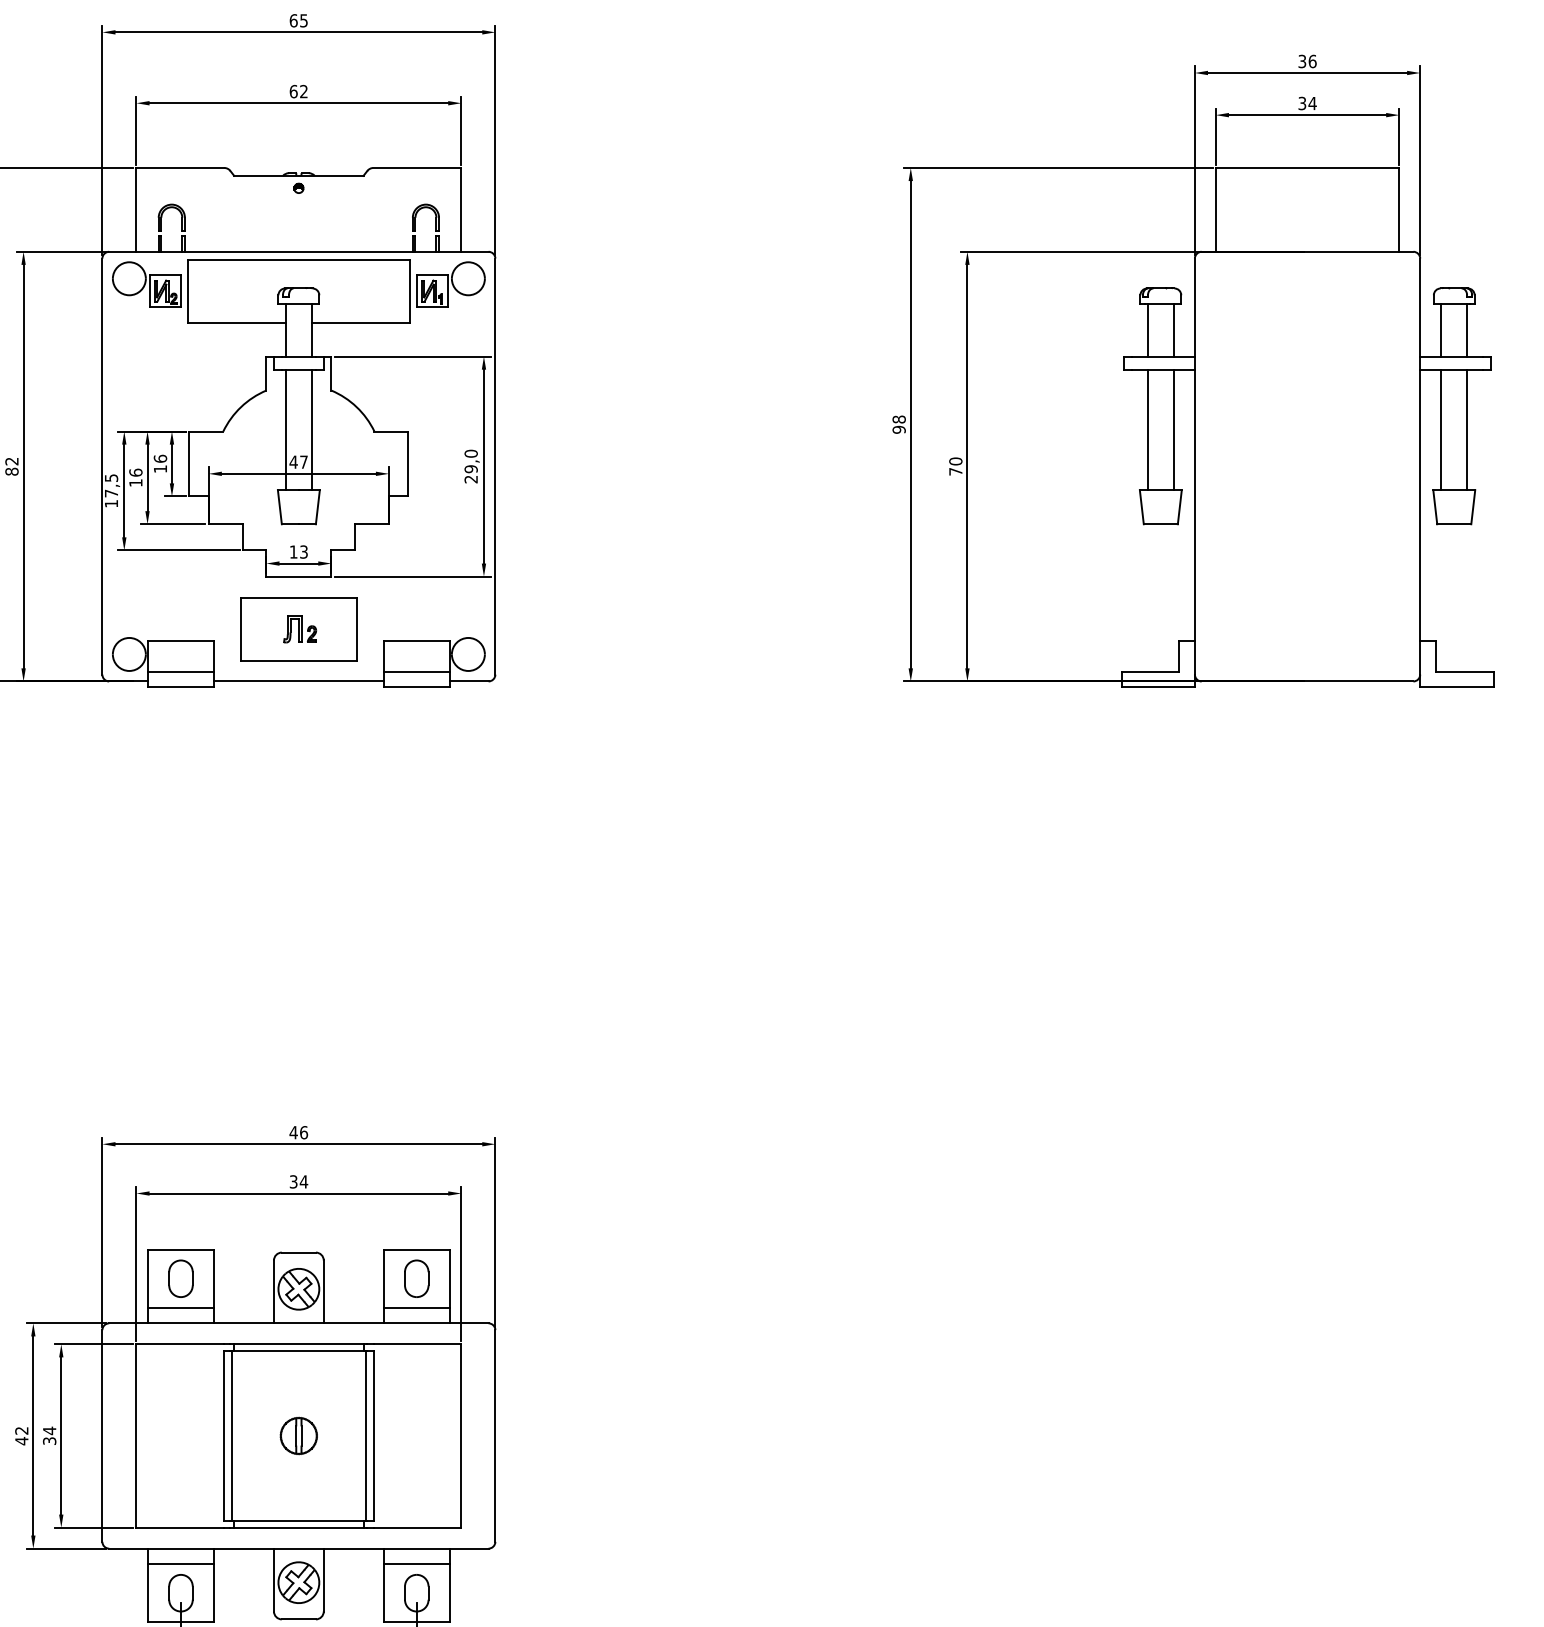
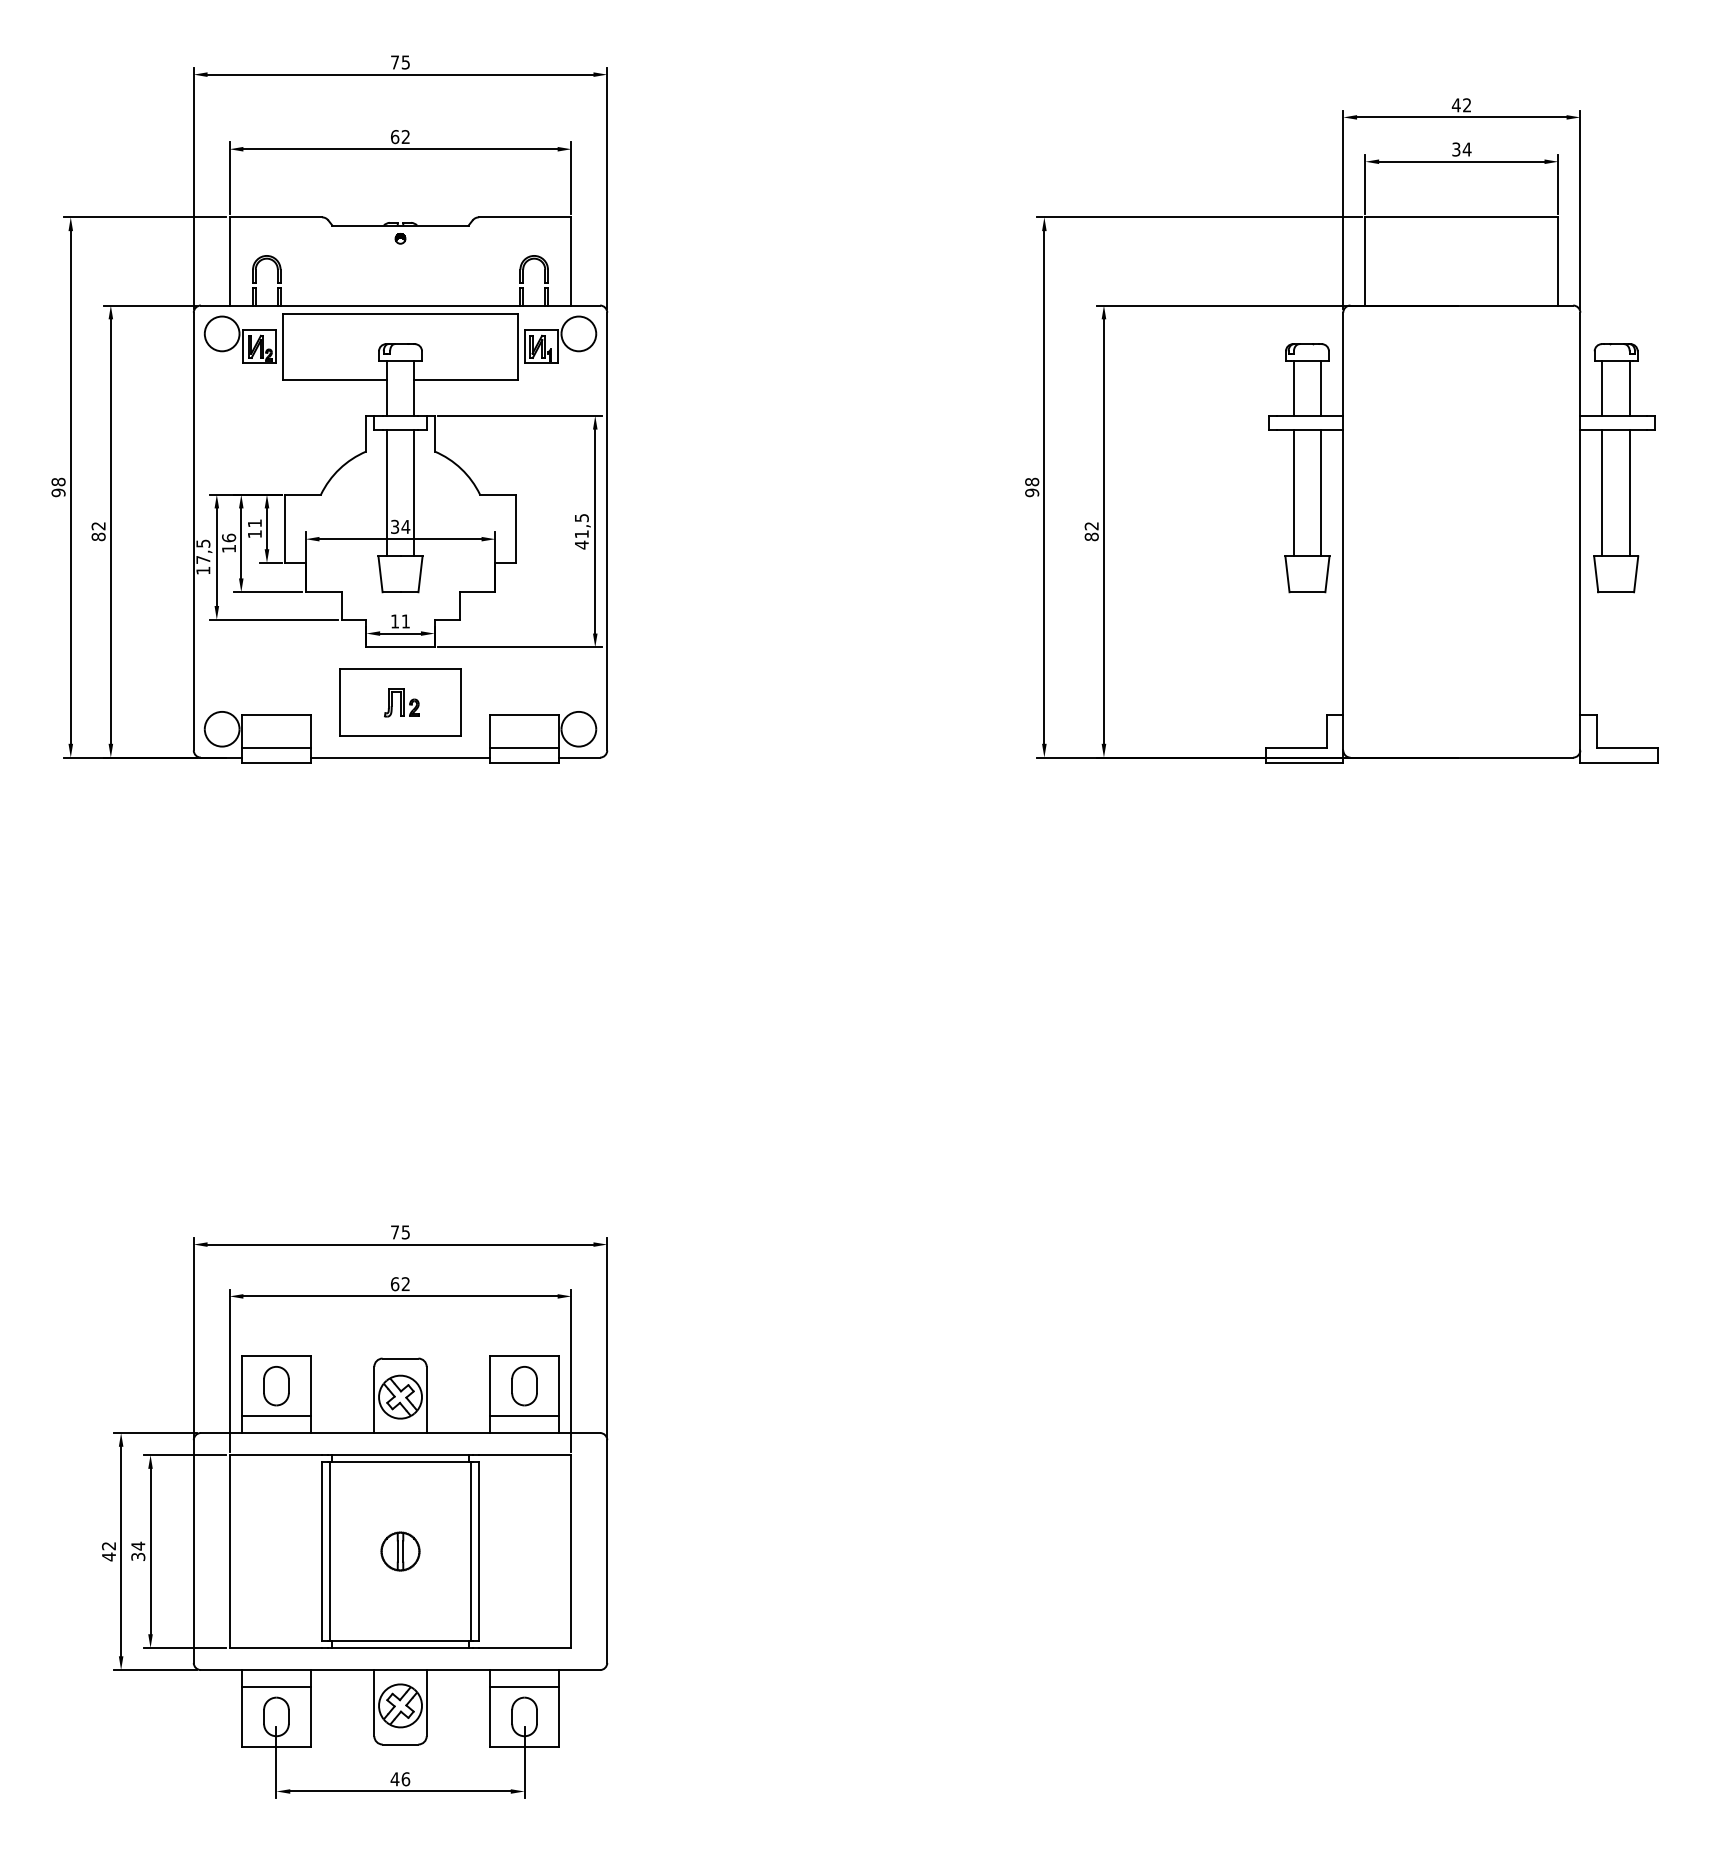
text: (294, 20) -> (395, 62), 65 -> 75
text: (1307, 61) -> (1461, 105), 36 -> 42
text: (160, 458) -> (254, 523), 16 -> 11
text: (298, 461) -> (400, 526), 47 -> 34
text: (470, 466) -> (581, 531), 29,0 -> 41,5
text: (955, 466) -> (1091, 531), 70 -> 82
text: (303, 552) -> (405, 621), 13 -> 11
text: (298, 1132) -> (400, 1232), 46 -> 75
text: (298, 1182) -> (400, 1284), 34 -> 62

